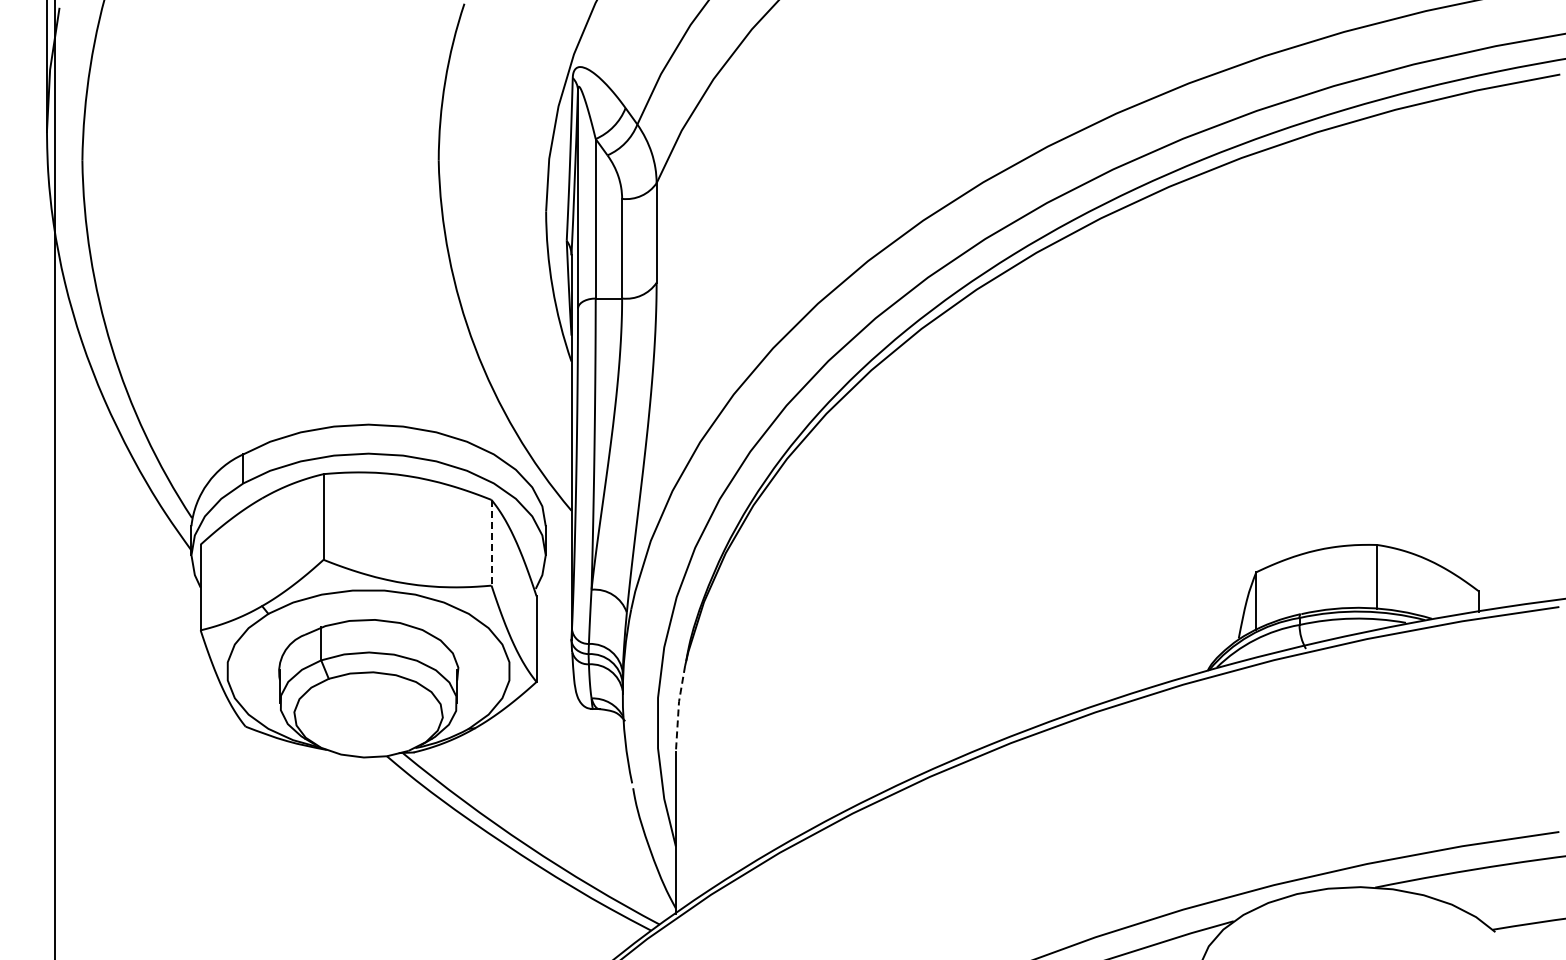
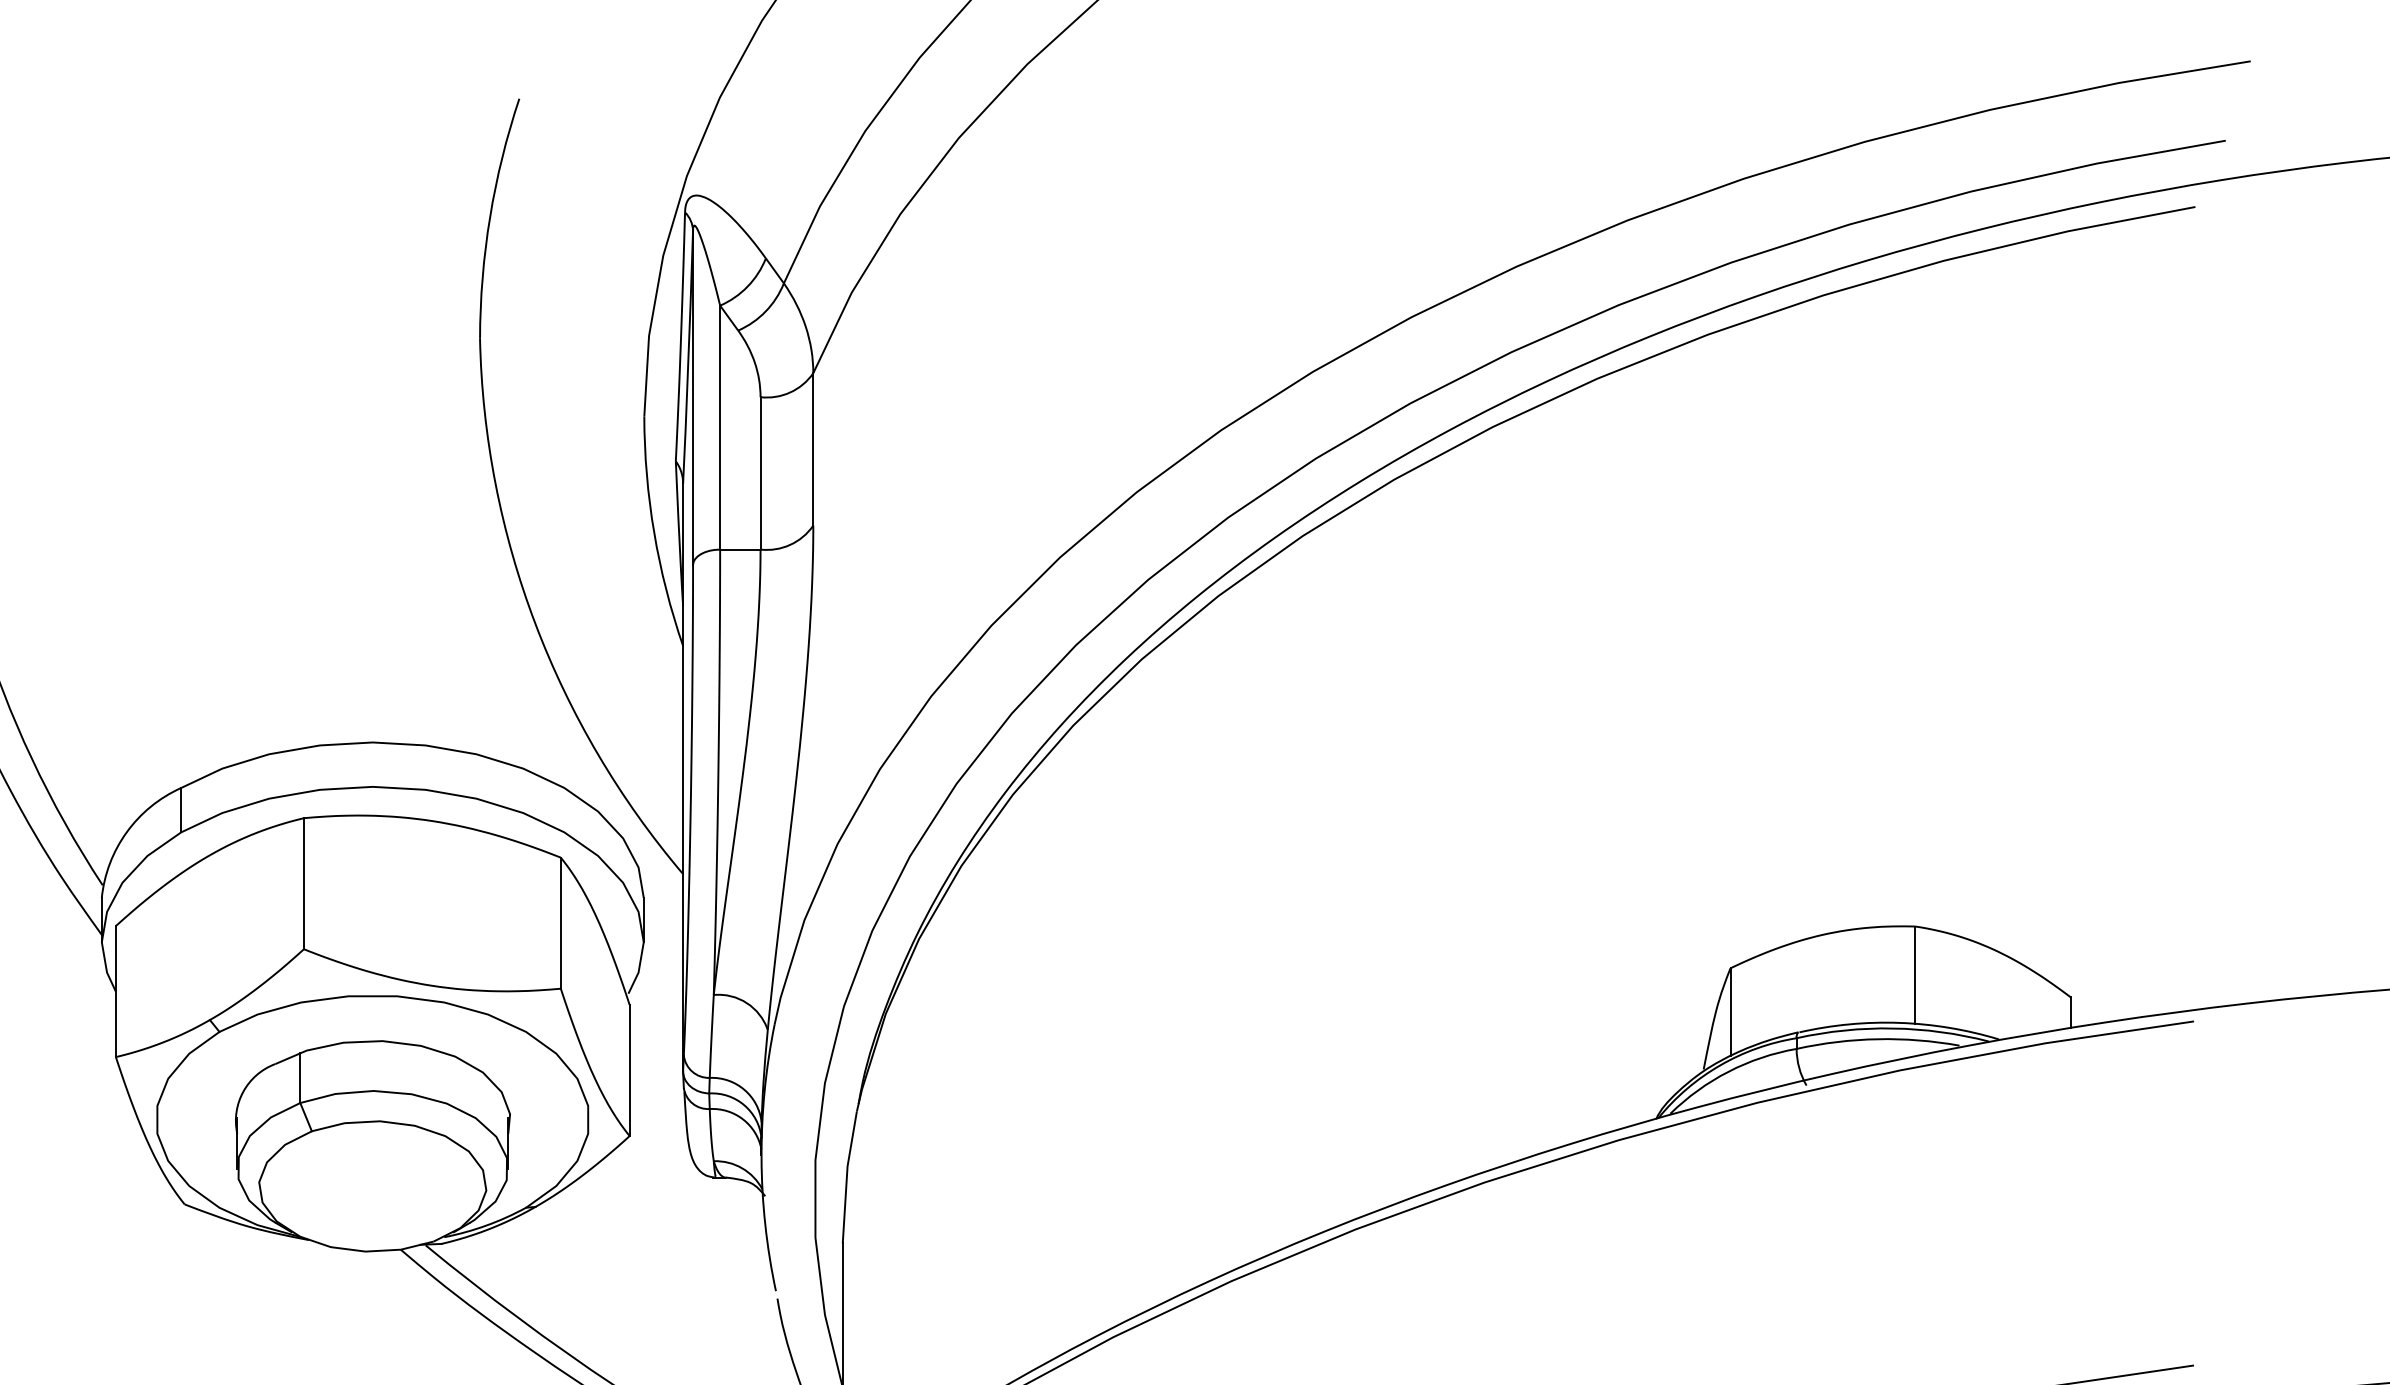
line: (491, 542) -> (560, 922), dashed -> solid
line: (678, 708) -> (846, 1176), dashed -> solid

